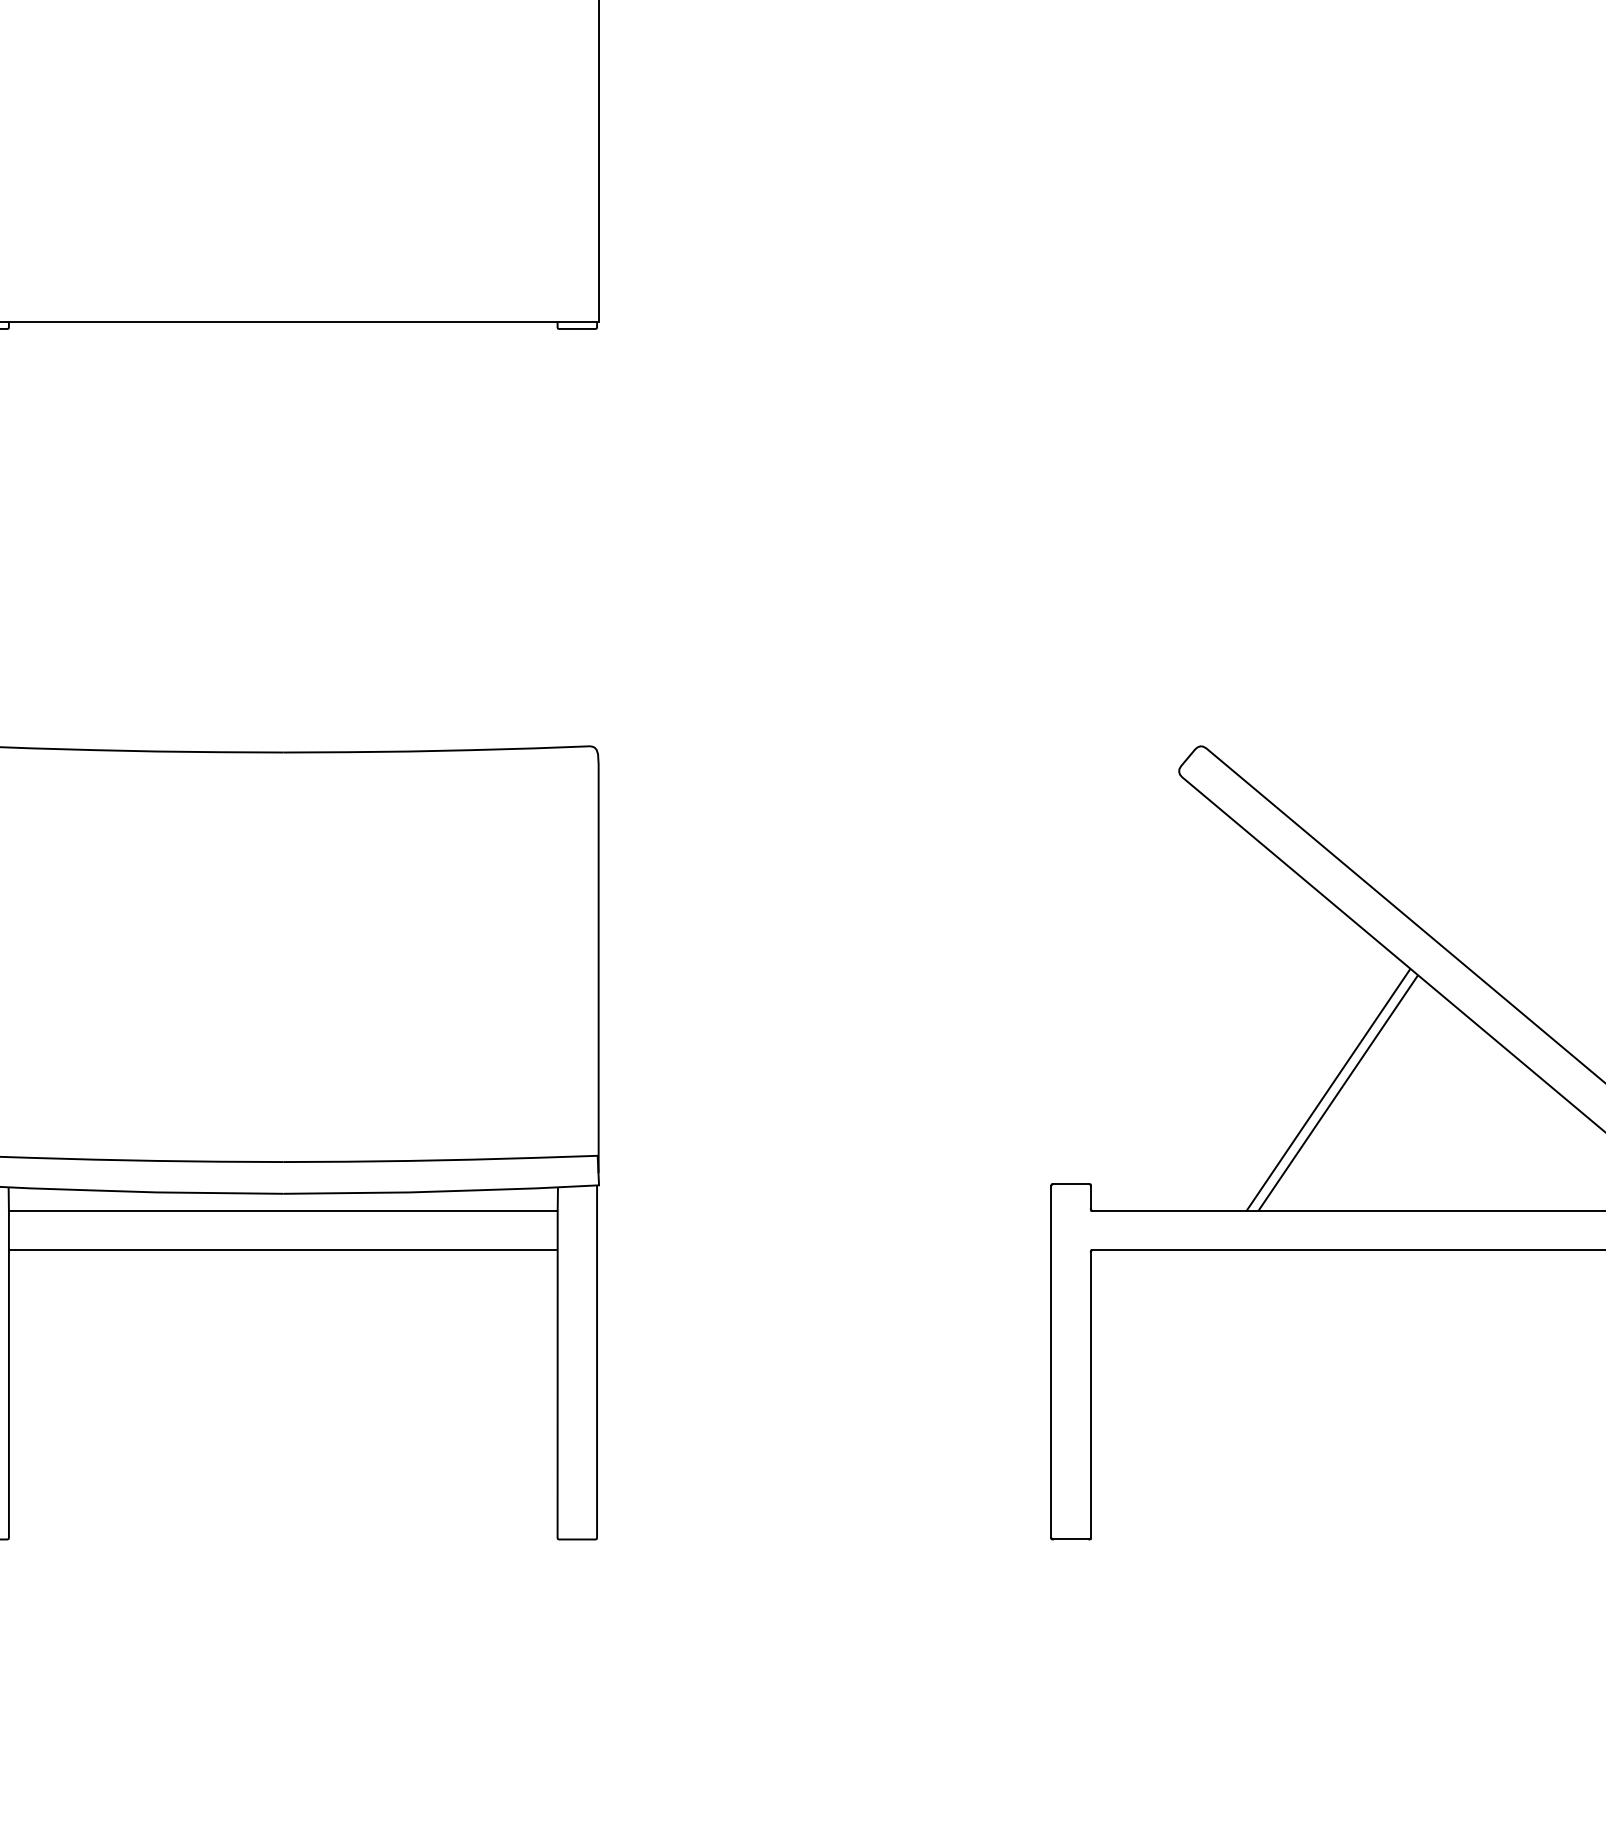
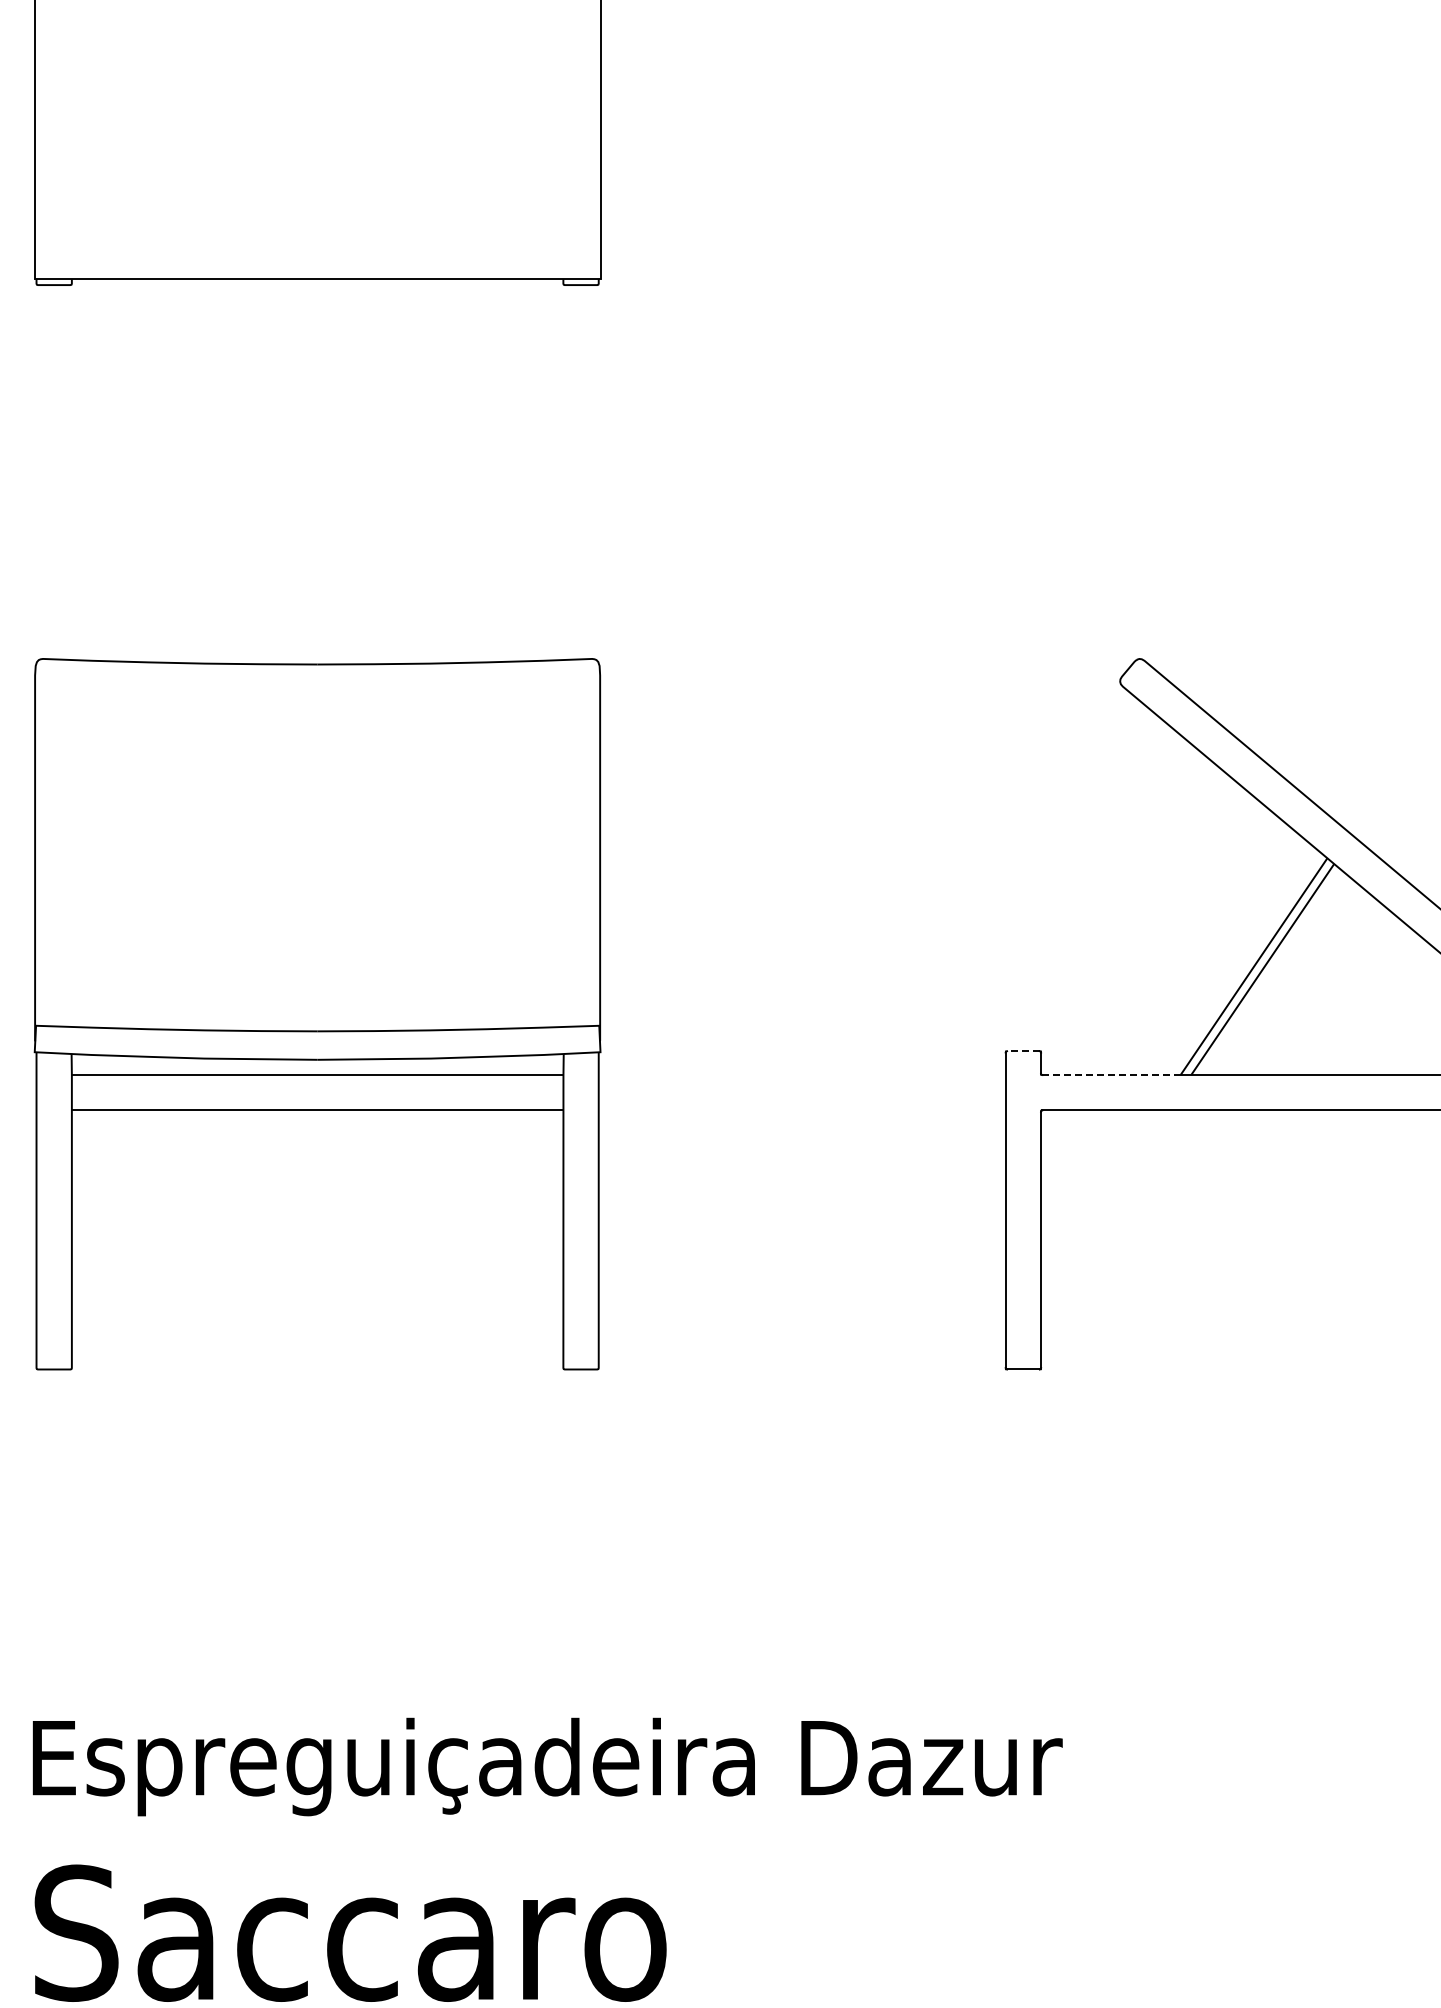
line: (1070, 1184) -> (1022, 1051), solid -> dashed
line: (1169, 1211) -> (1111, 1075), solid -> dashed

